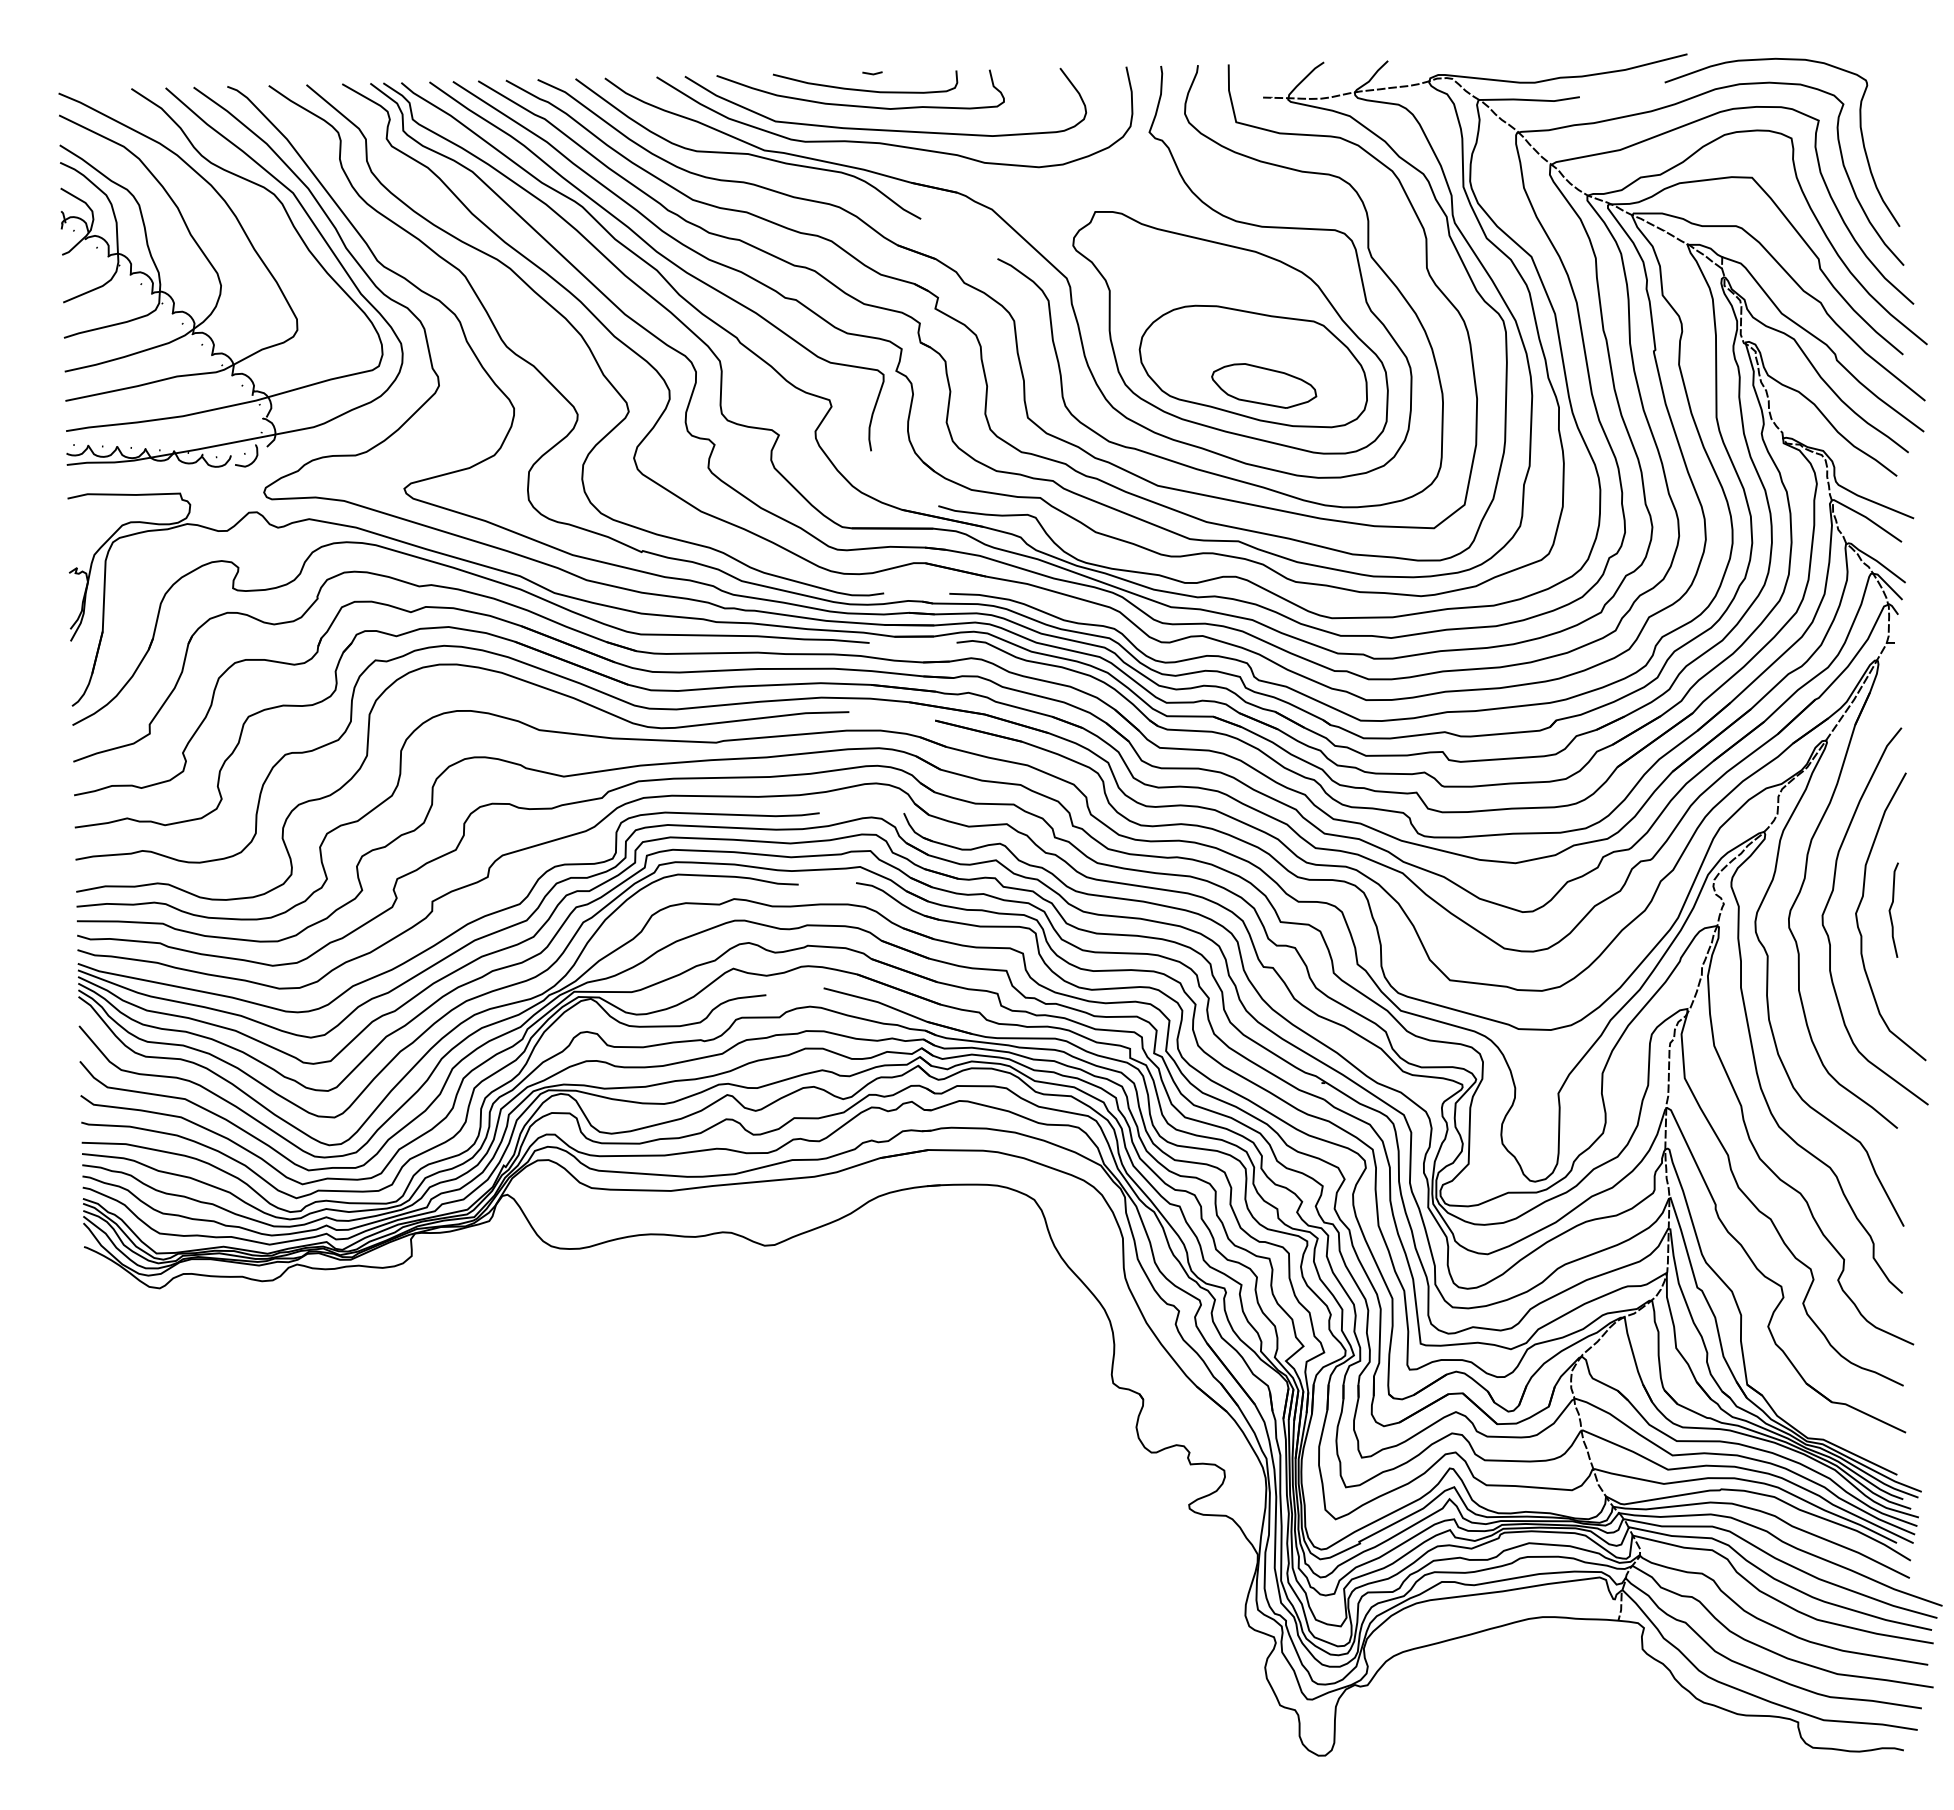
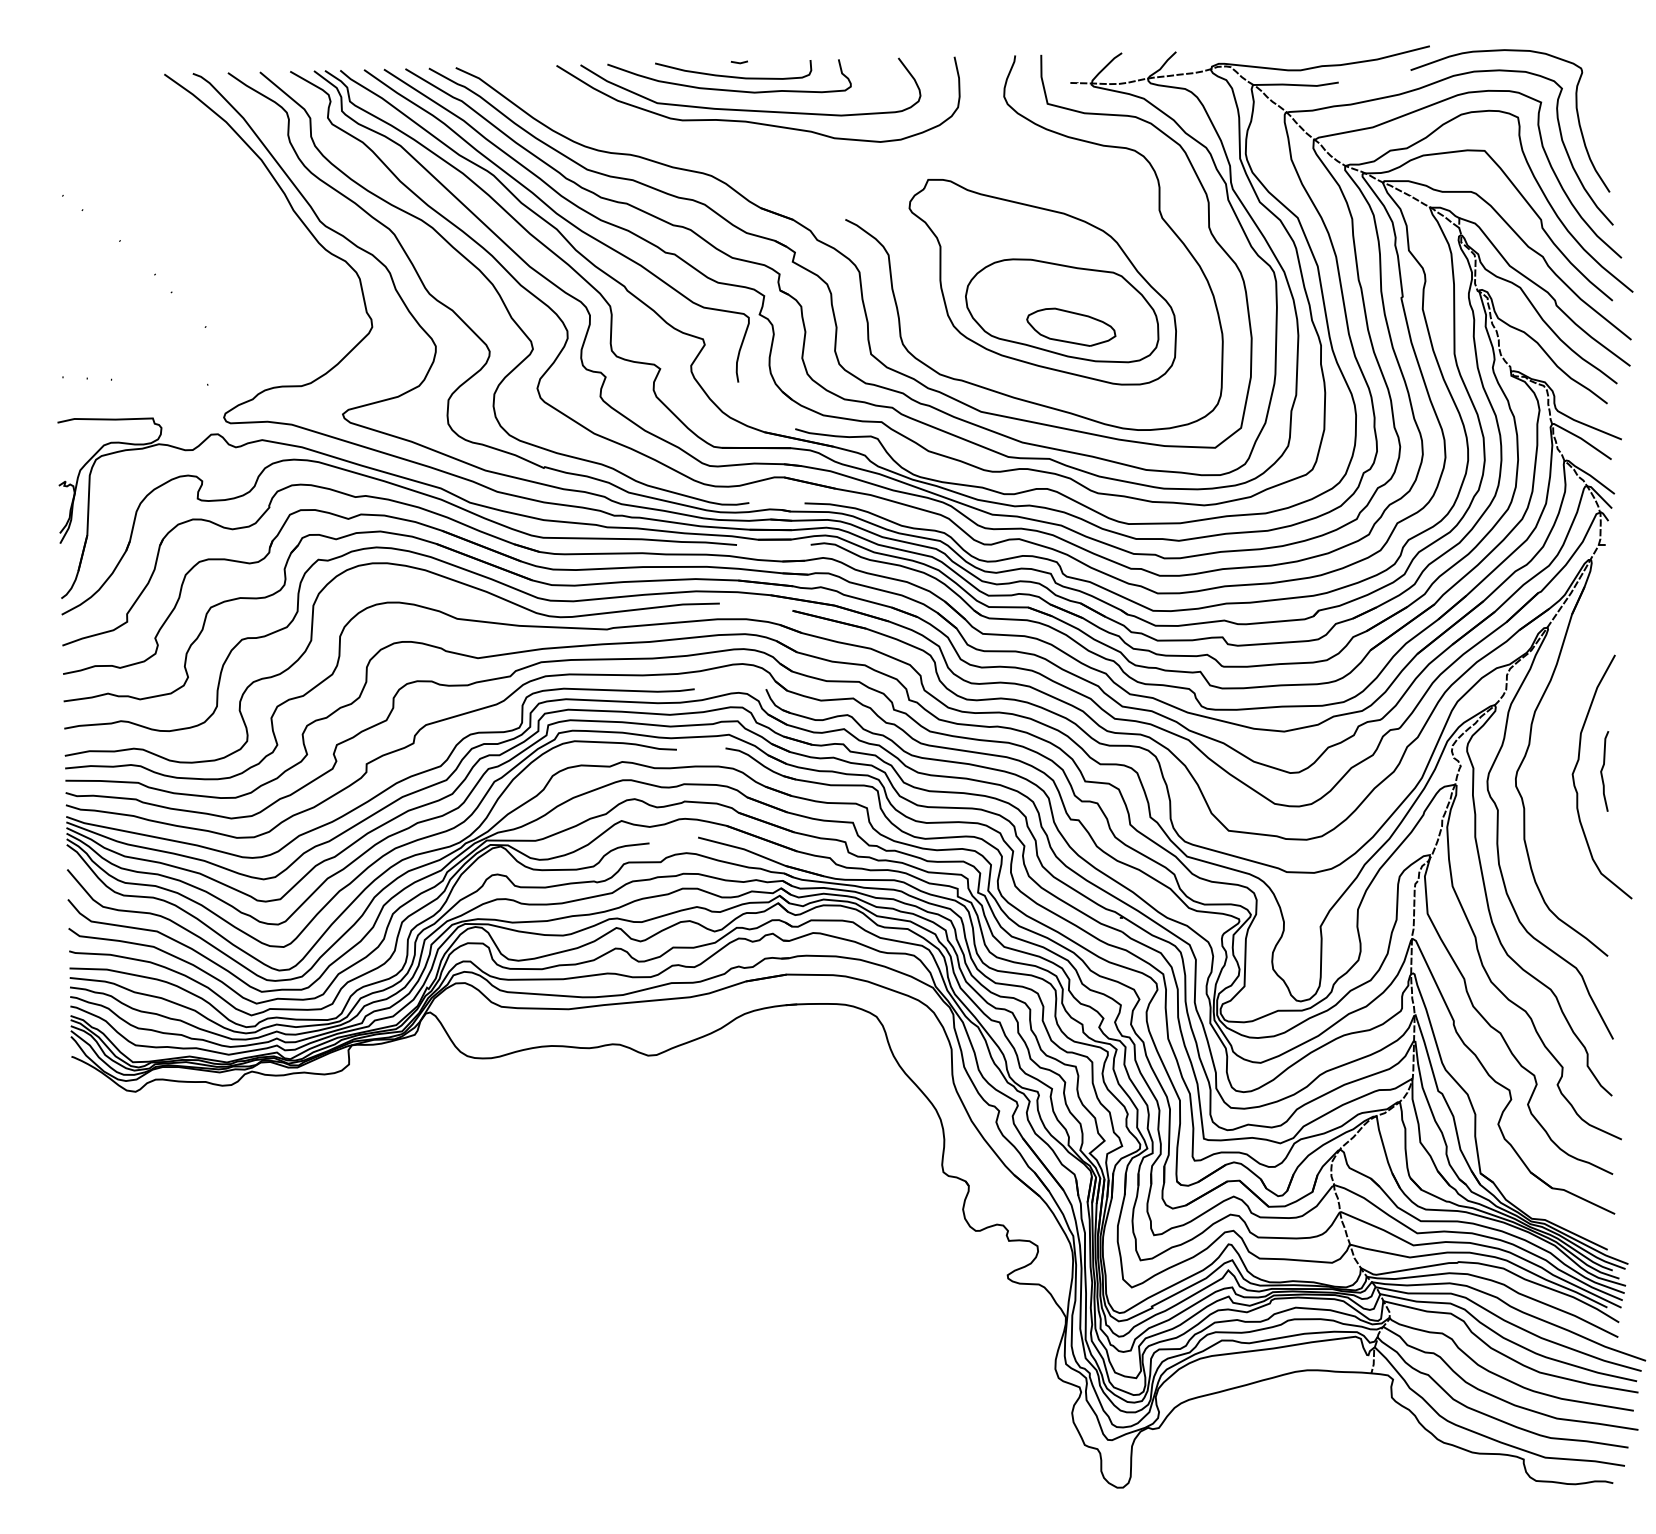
part: (1020, 237) -> (864, 201), removed
part: (220, 279) -> (187, 237), removed
curve: (1830, 899) -> (1551, 762), removed

